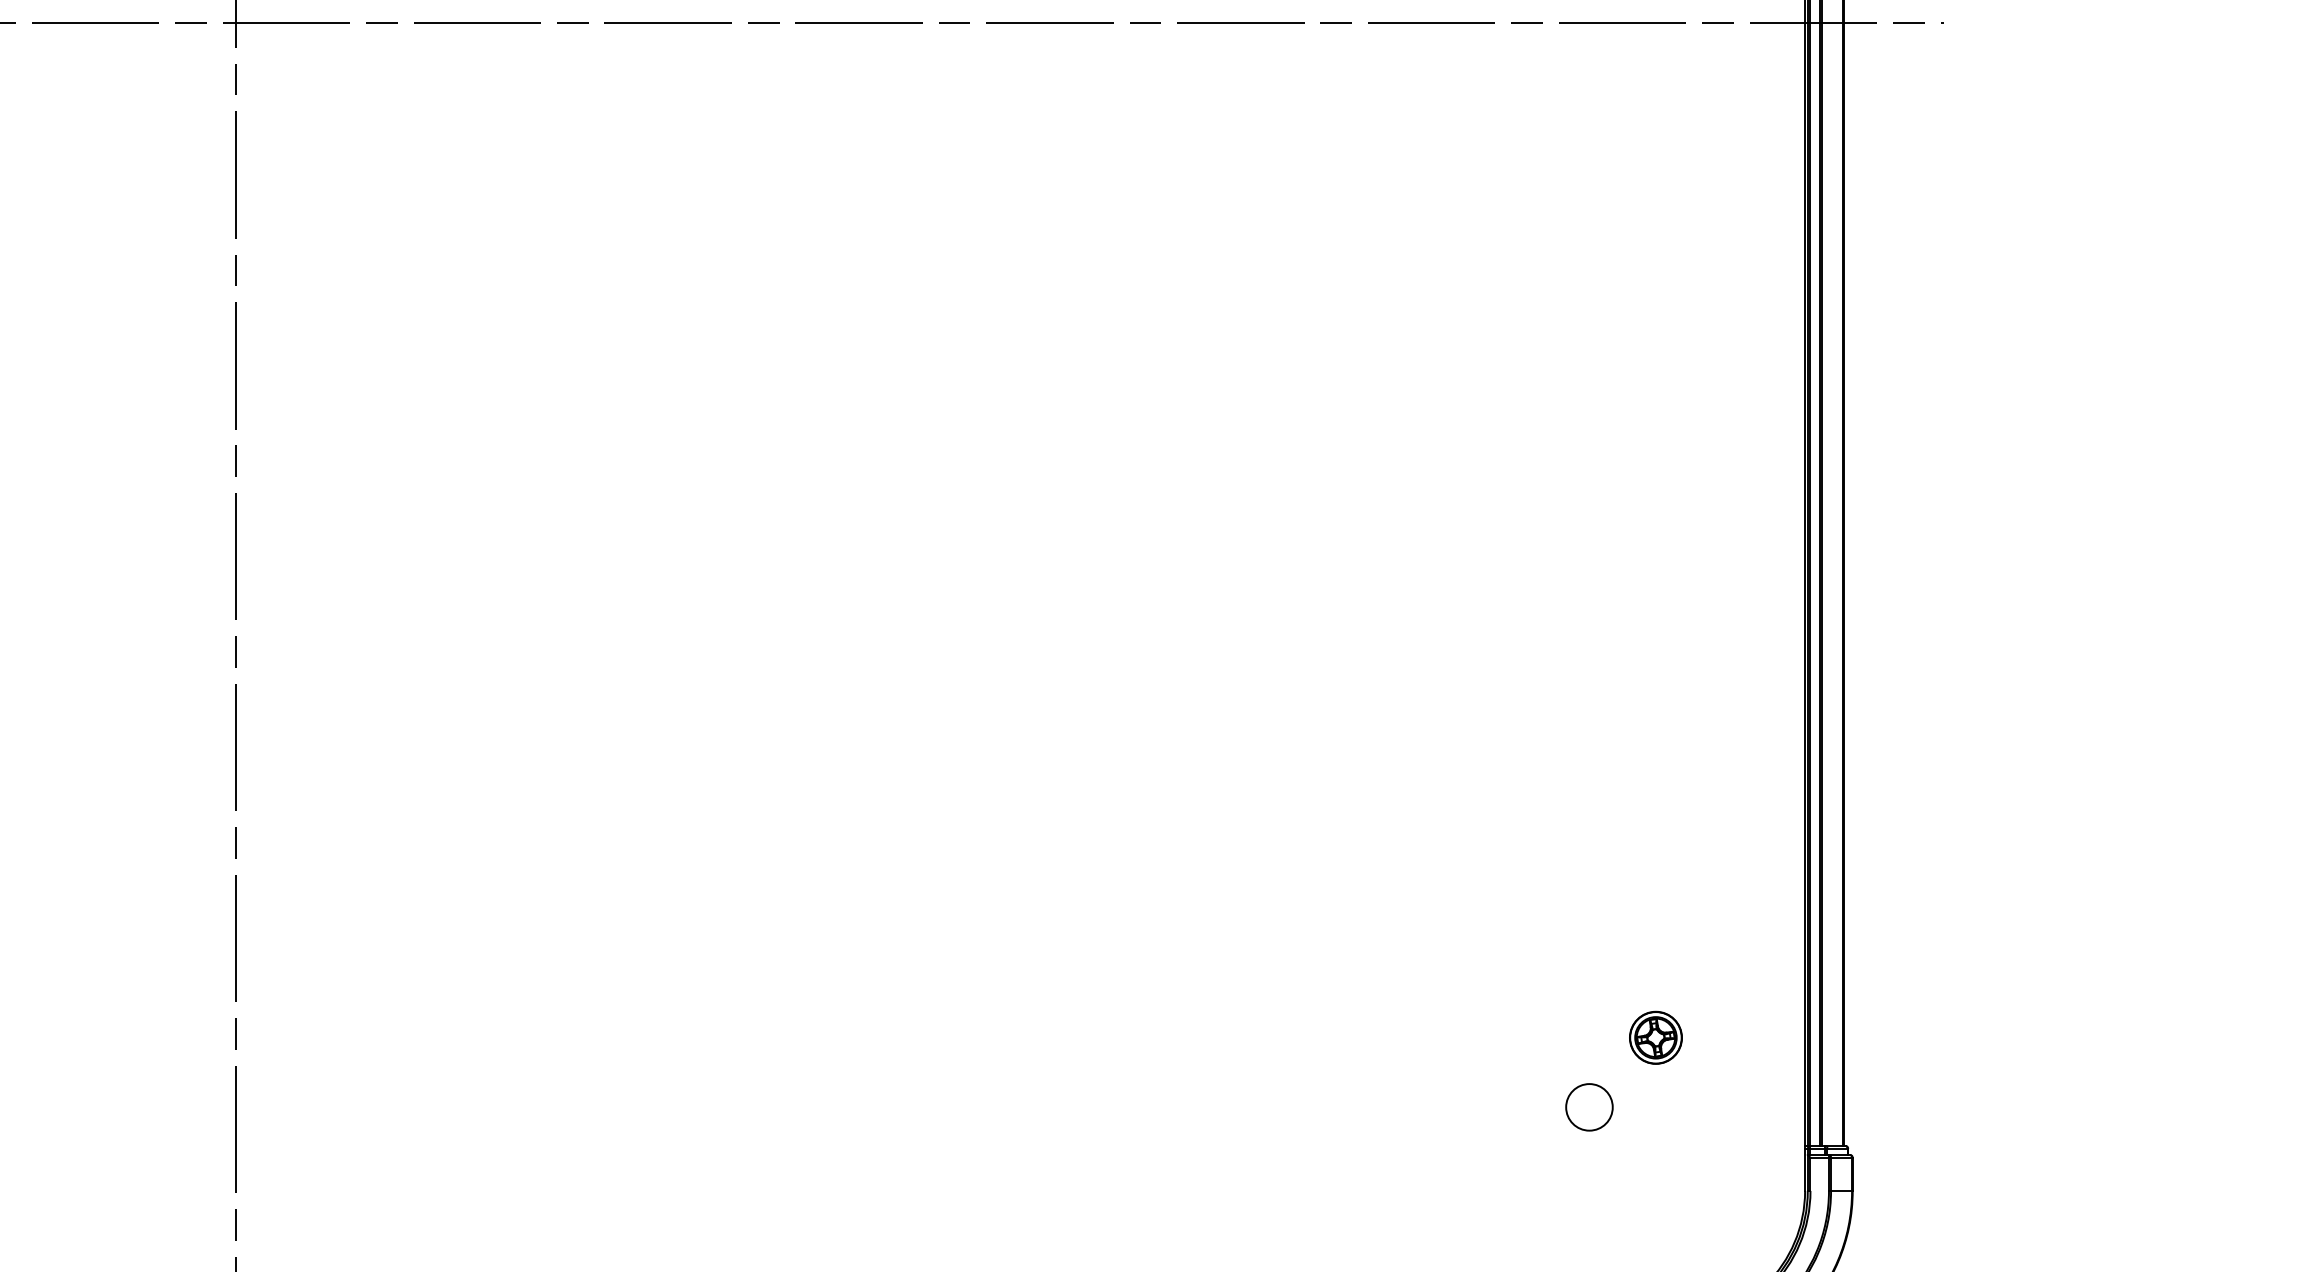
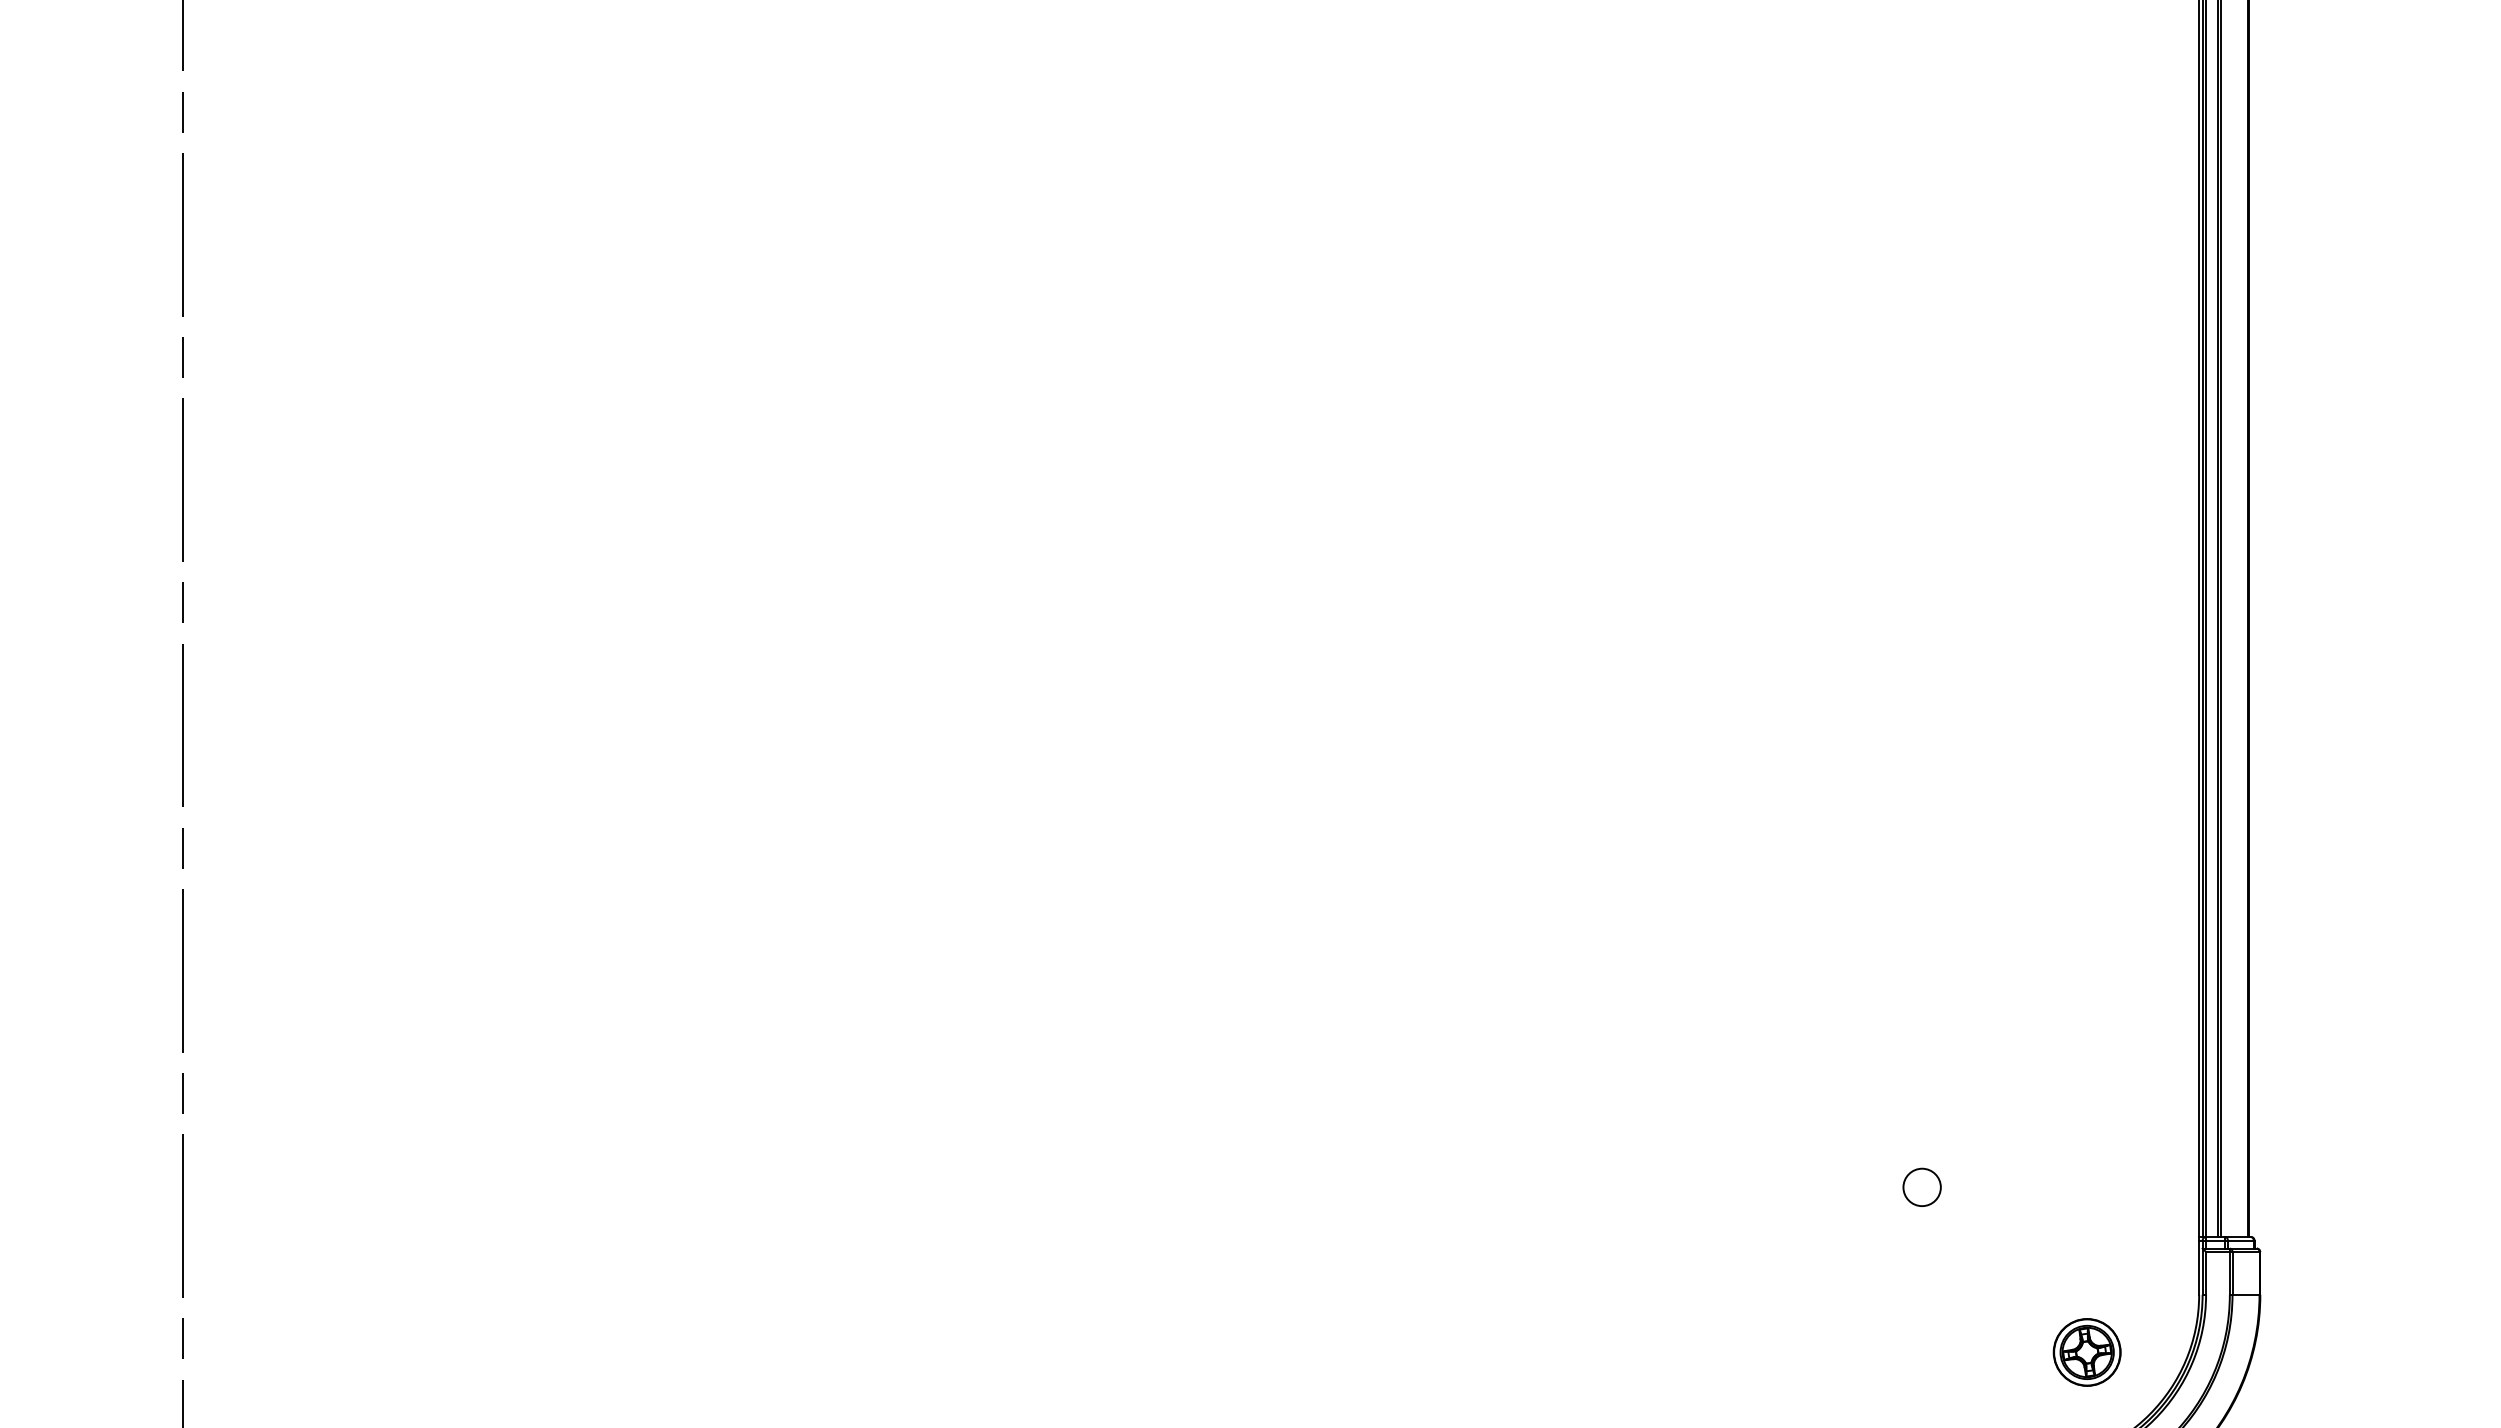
part: (1655, 1037) -> (2086, 1352), moved
circle: (1589, 1106) -> (1922, 1186), size x0.62

